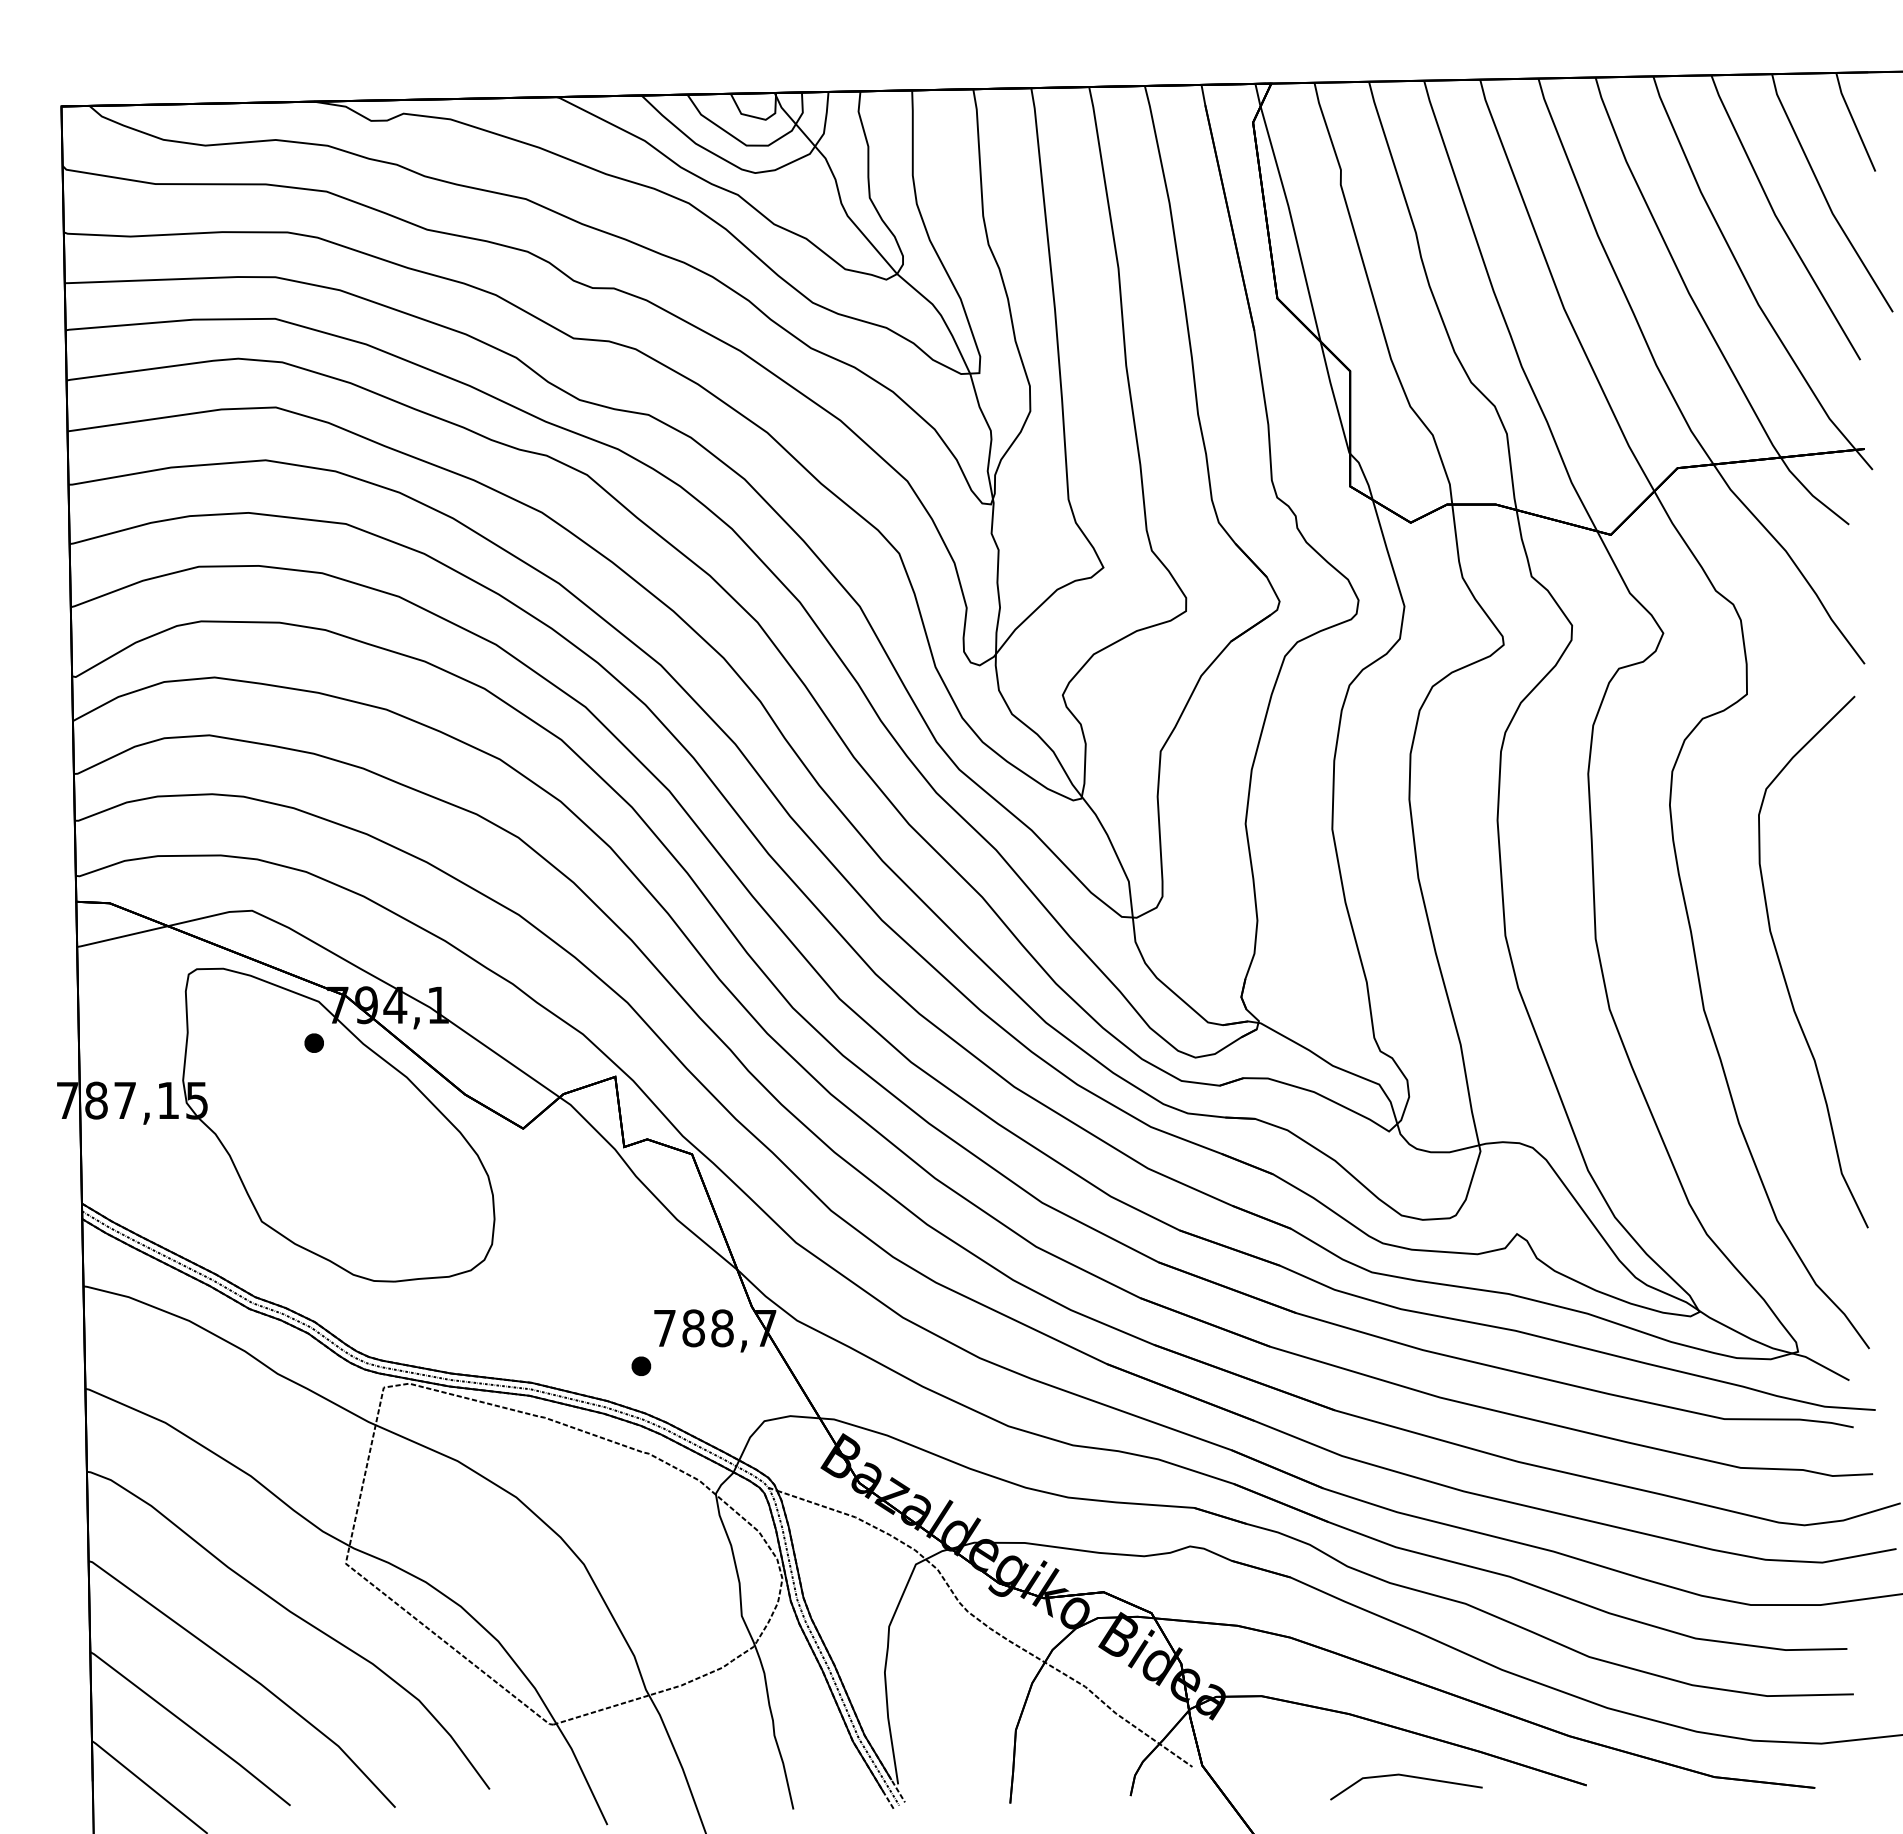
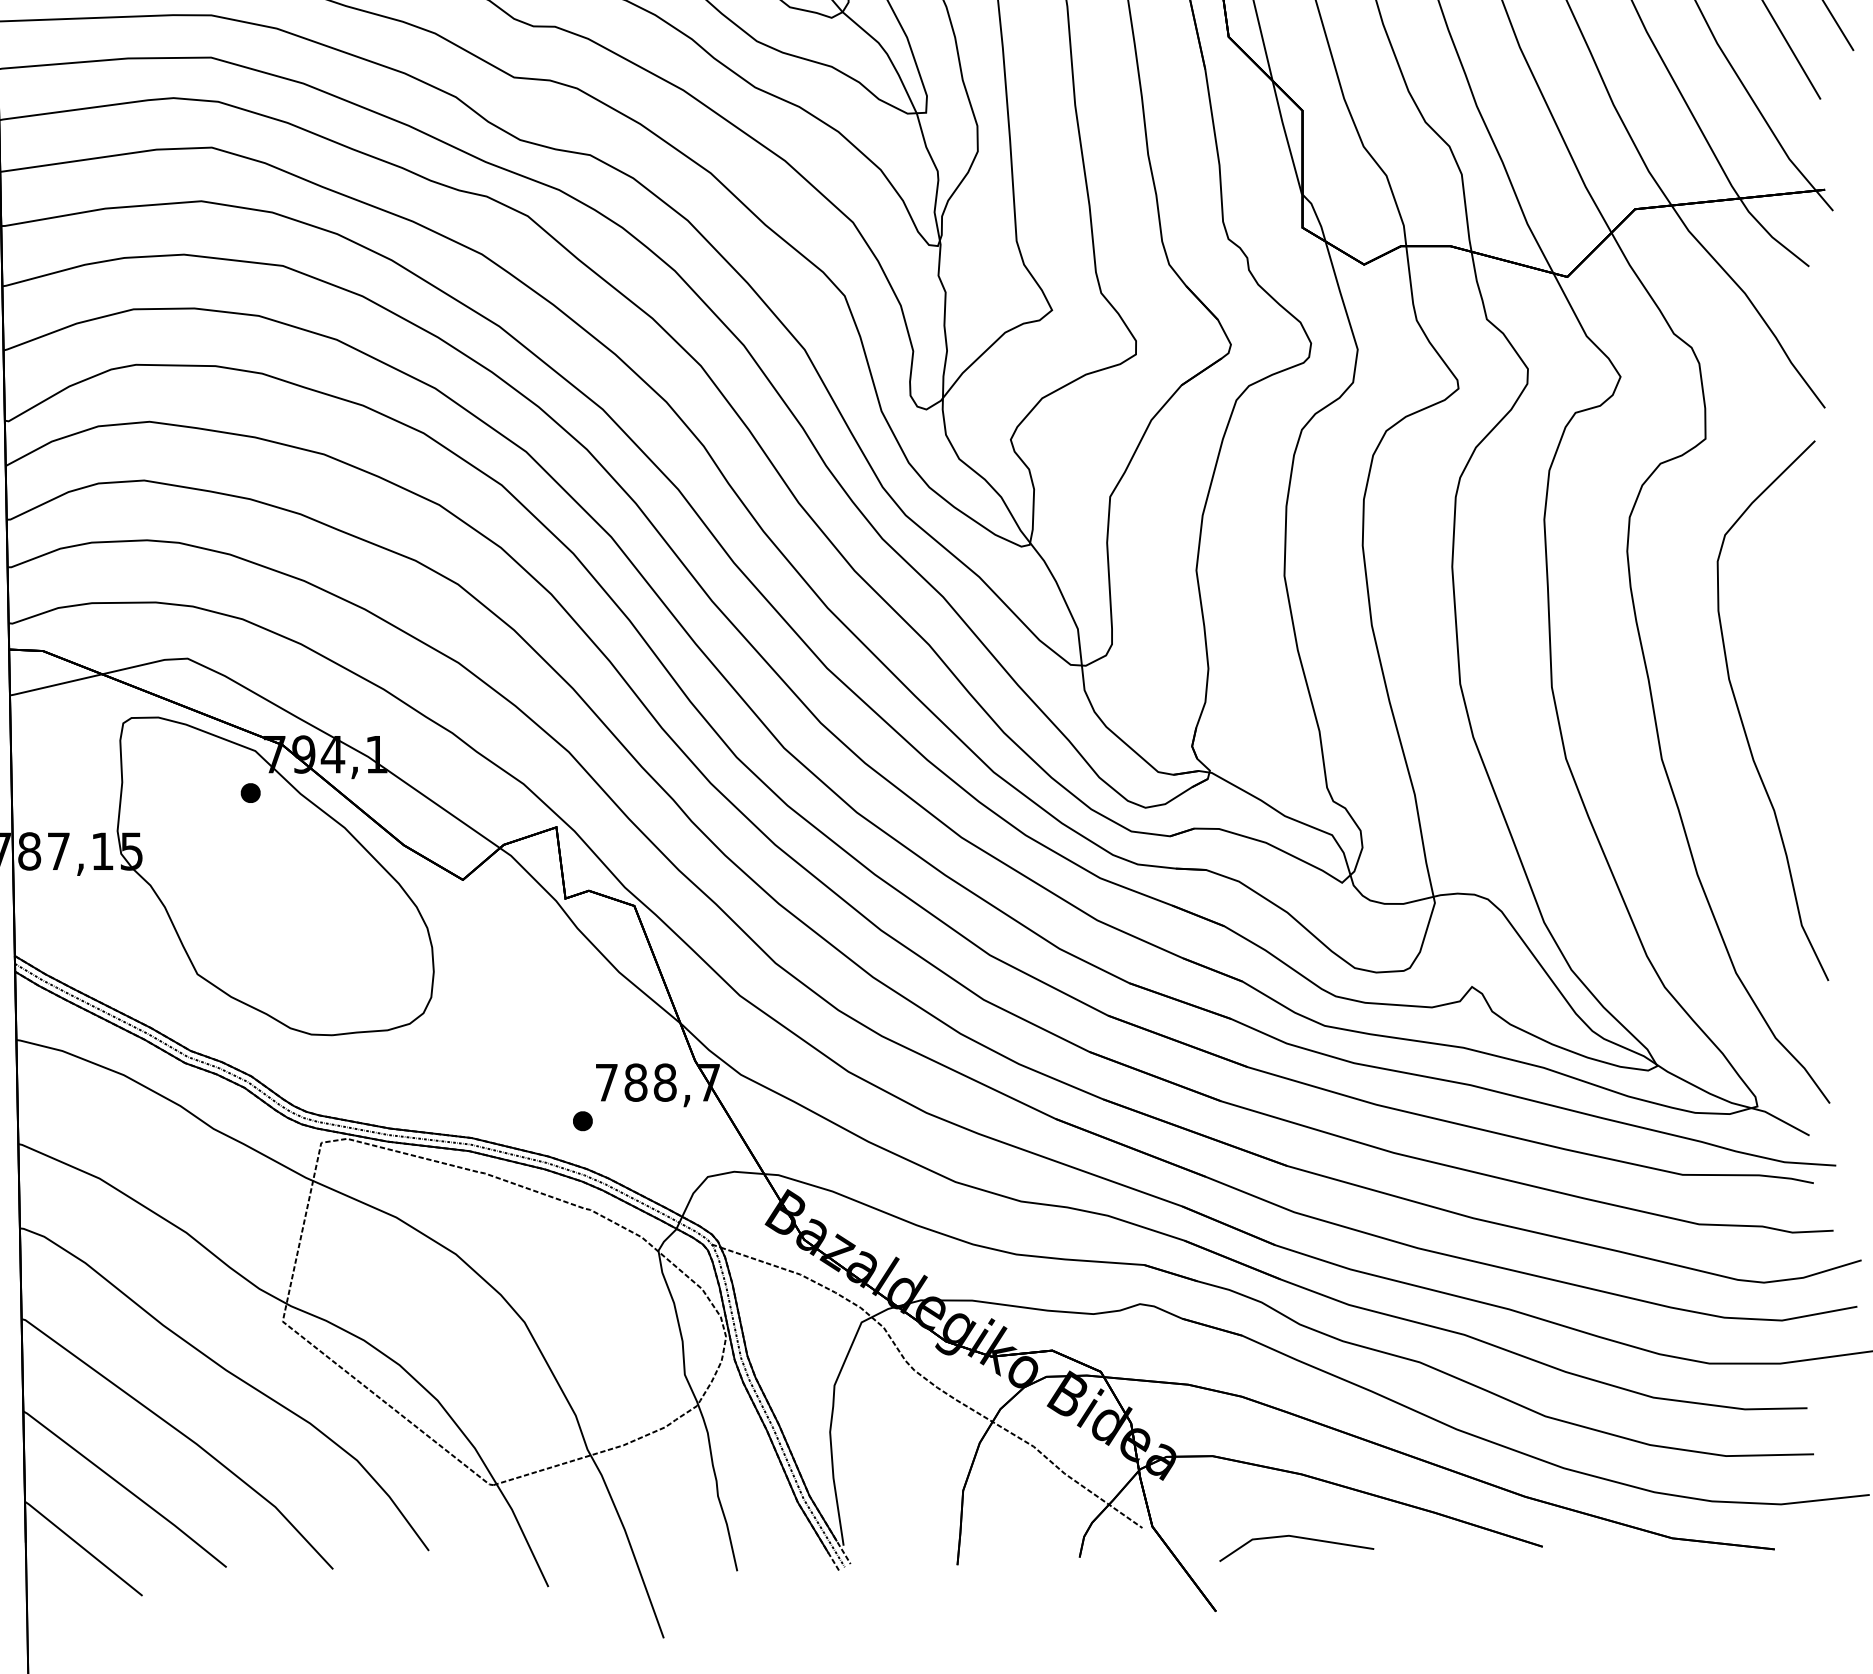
line: (1409, 1777) -> (1299, 1538), moved

